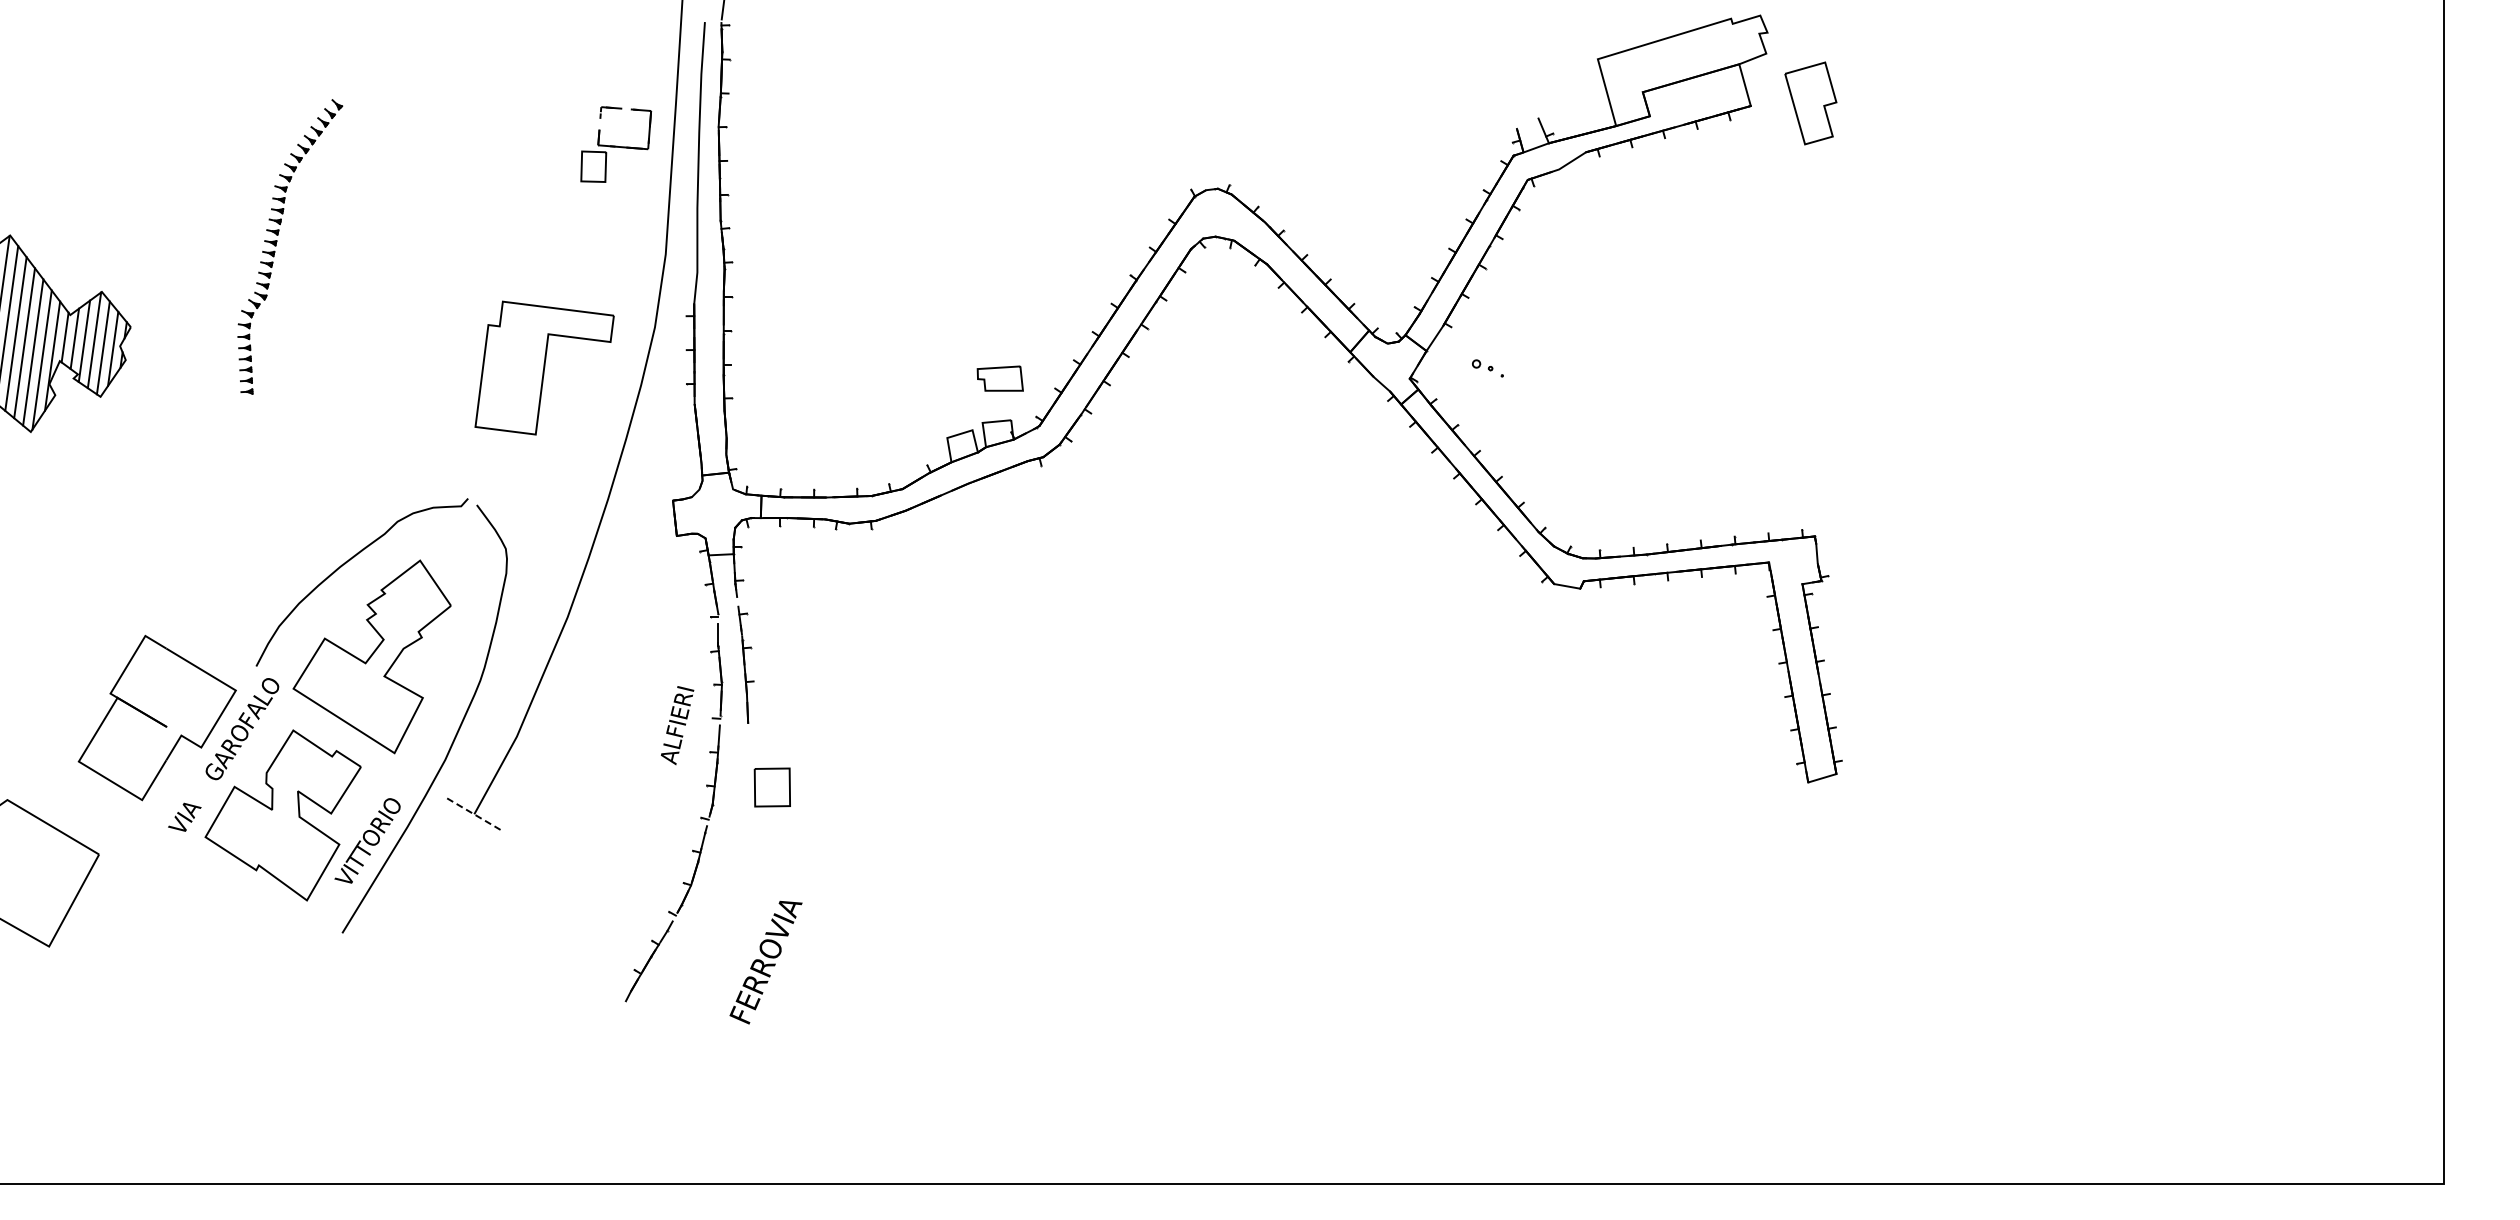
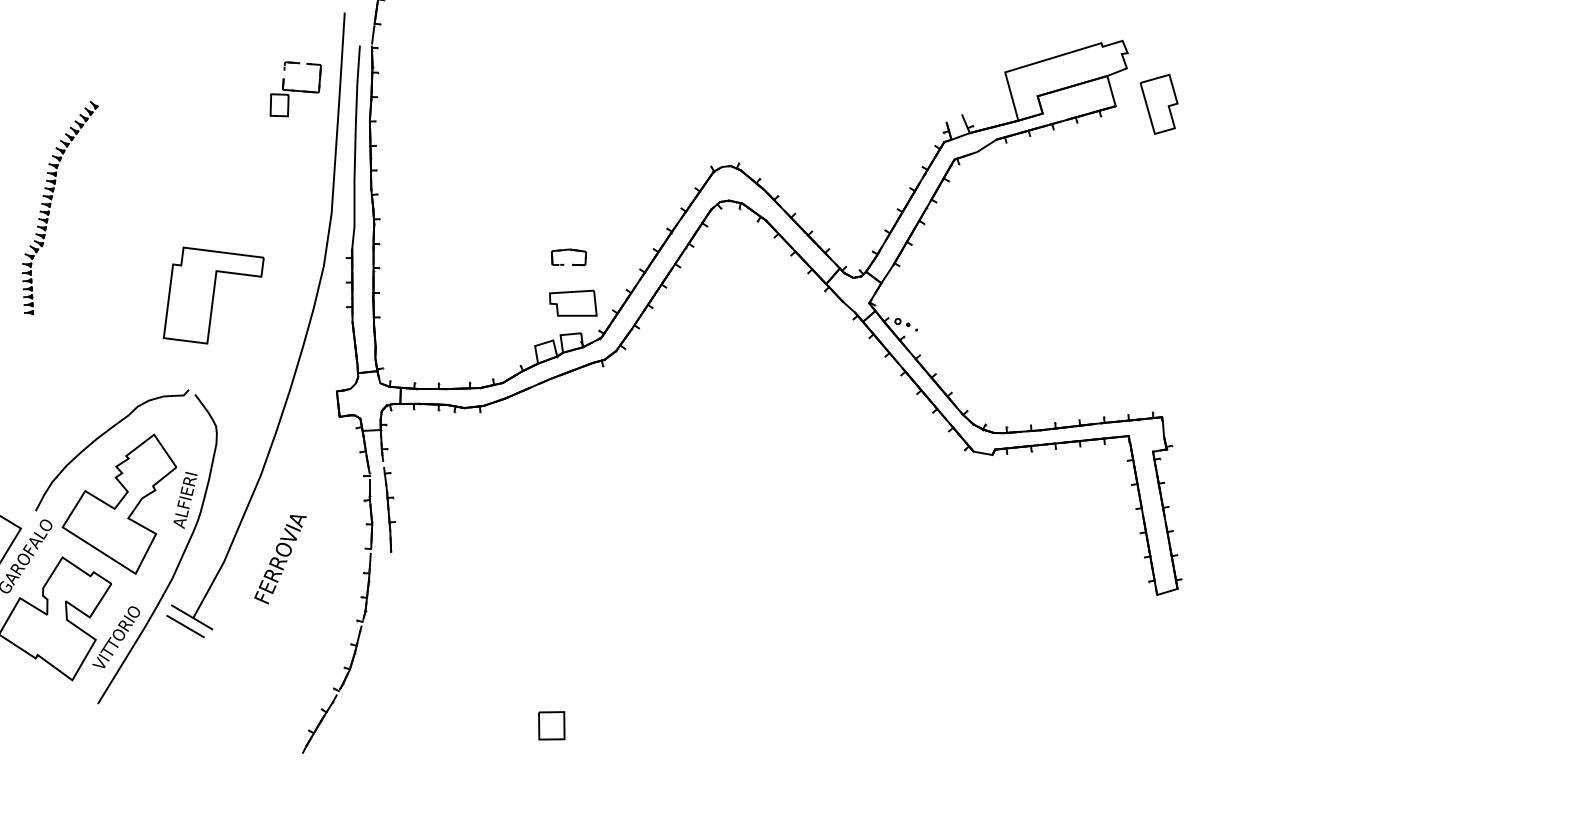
part: (616, 144) -> (296, 89), moved
part: (993, 305) -> (568, 250), added
part: (544, 367) -> (213, 295), moved
part: (1487, 368) -> (905, 324), moved
part: (1000, 378) -> (573, 303), size x1.43
text: (677, 725) -> (185, 500), moved
part: (771, 787) -> (551, 725), moved
line: (472, 813) -> (191, 617), dashed -> solid
line: (463, 825) -> (185, 626), added
text: (765, 962) -> (280, 559), moved

